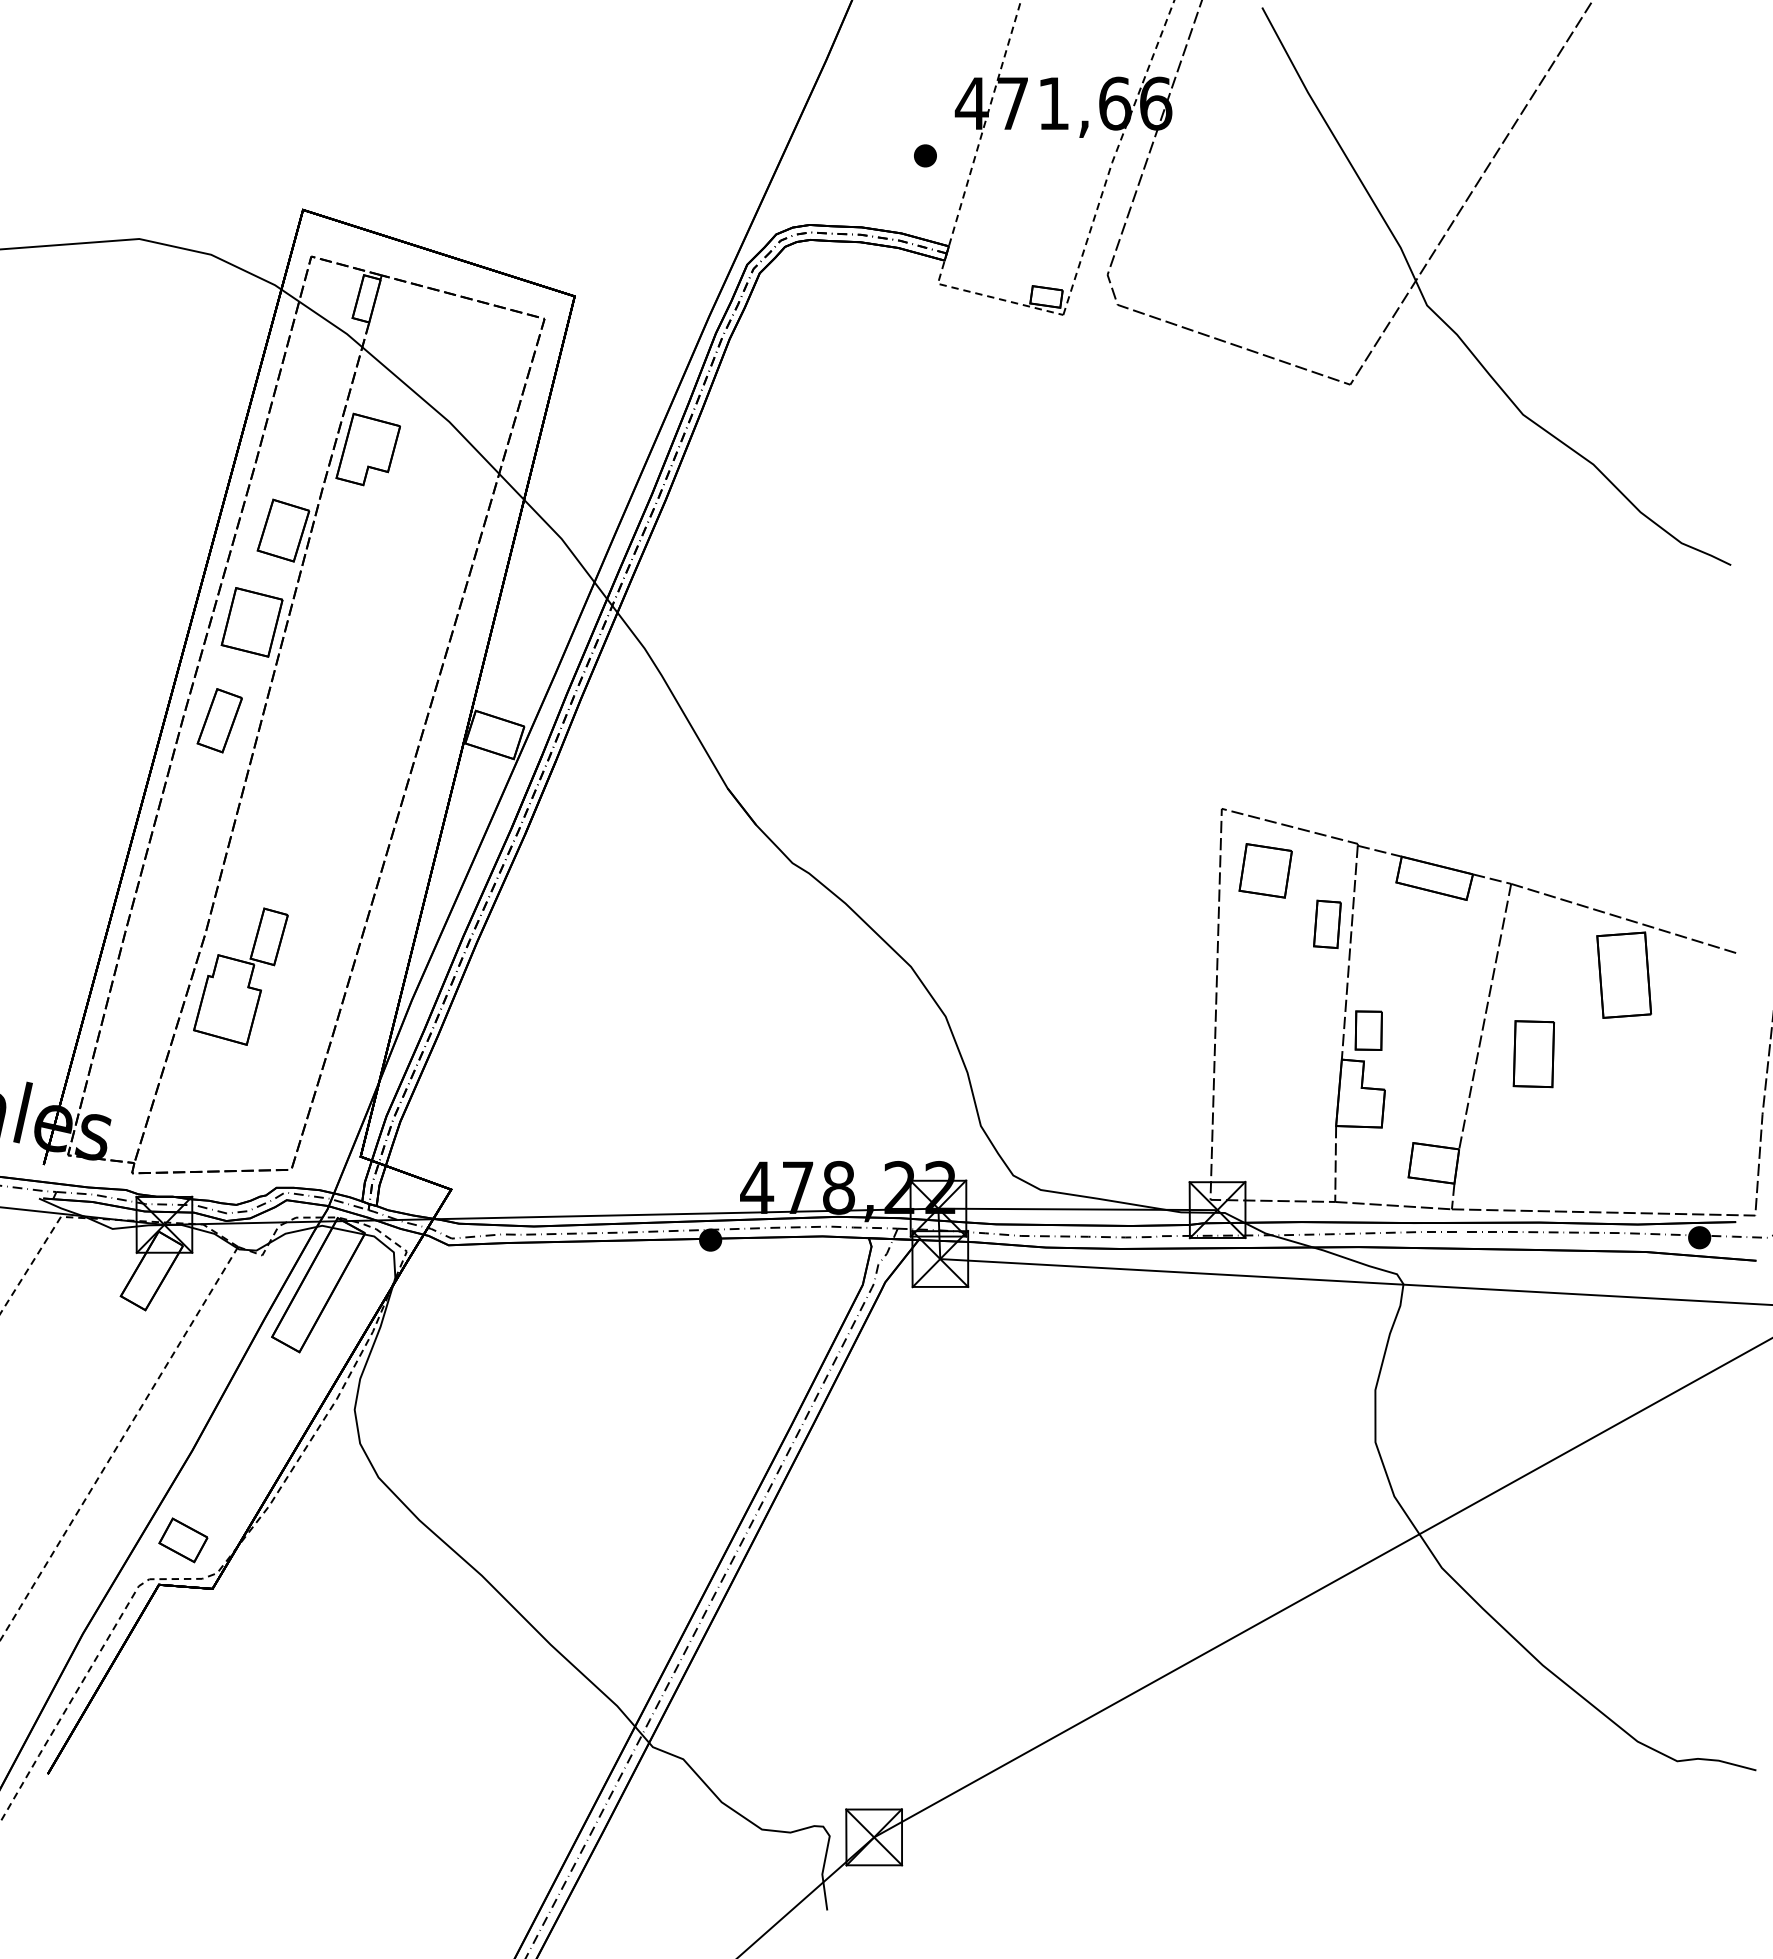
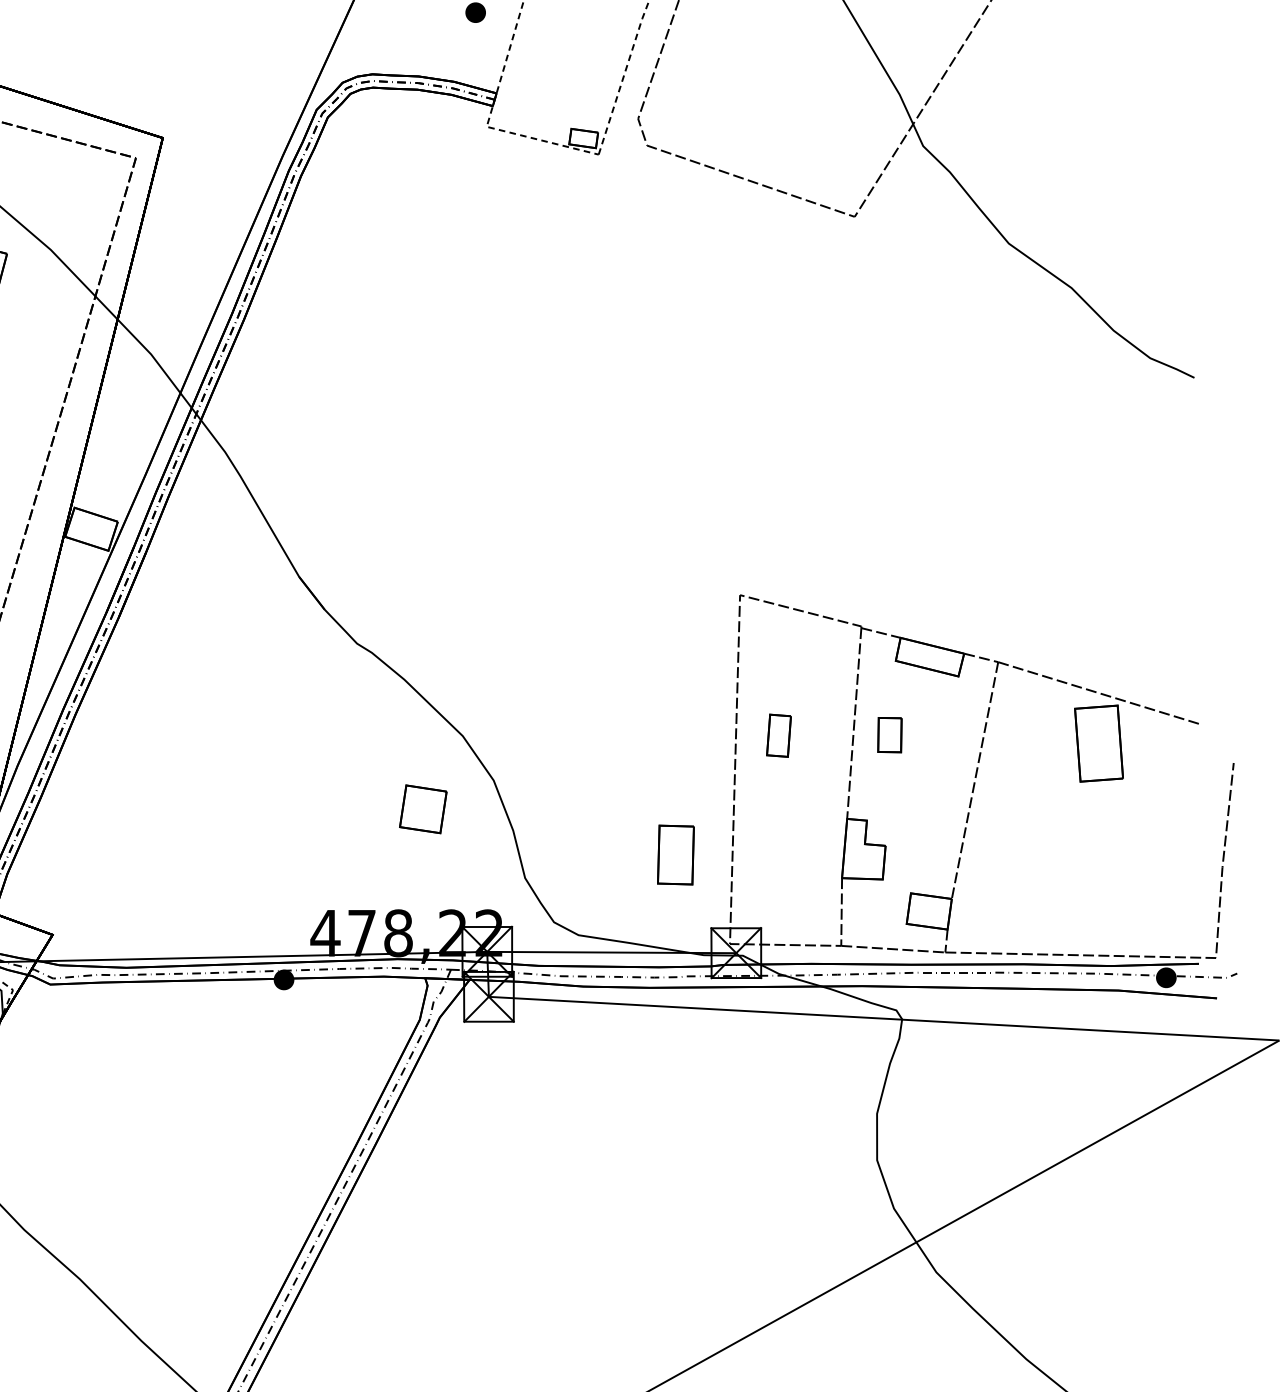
part: (1265, 870) -> (423, 808), moved
part: (1327, 923) -> (779, 734), moved
part: (1368, 1030) -> (889, 734), moved
part: (1533, 1054) -> (675, 855), moved

